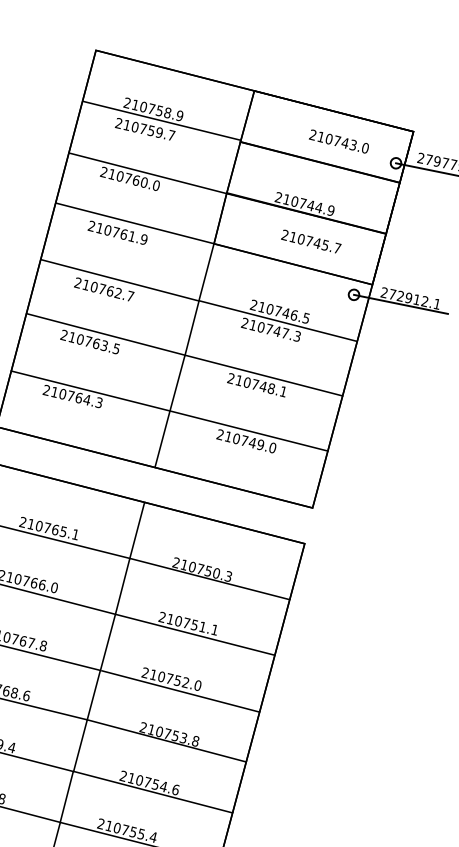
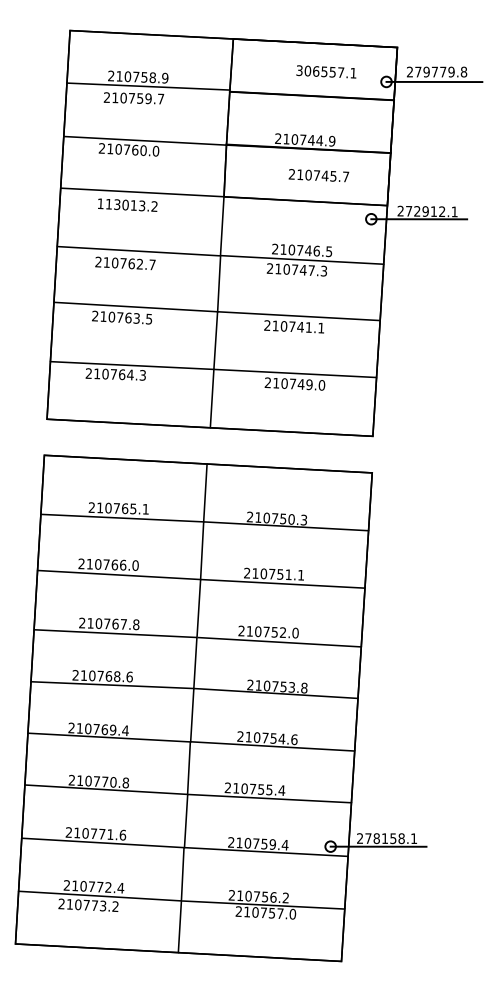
text: (339, 141) -> (326, 71), 210743.0 -> 306557.1
text: (117, 232) -> (127, 204), 210761.9 -> 113013.2
text: (271, 388) -> (308, 327), 210748.1 -> 210741.1

